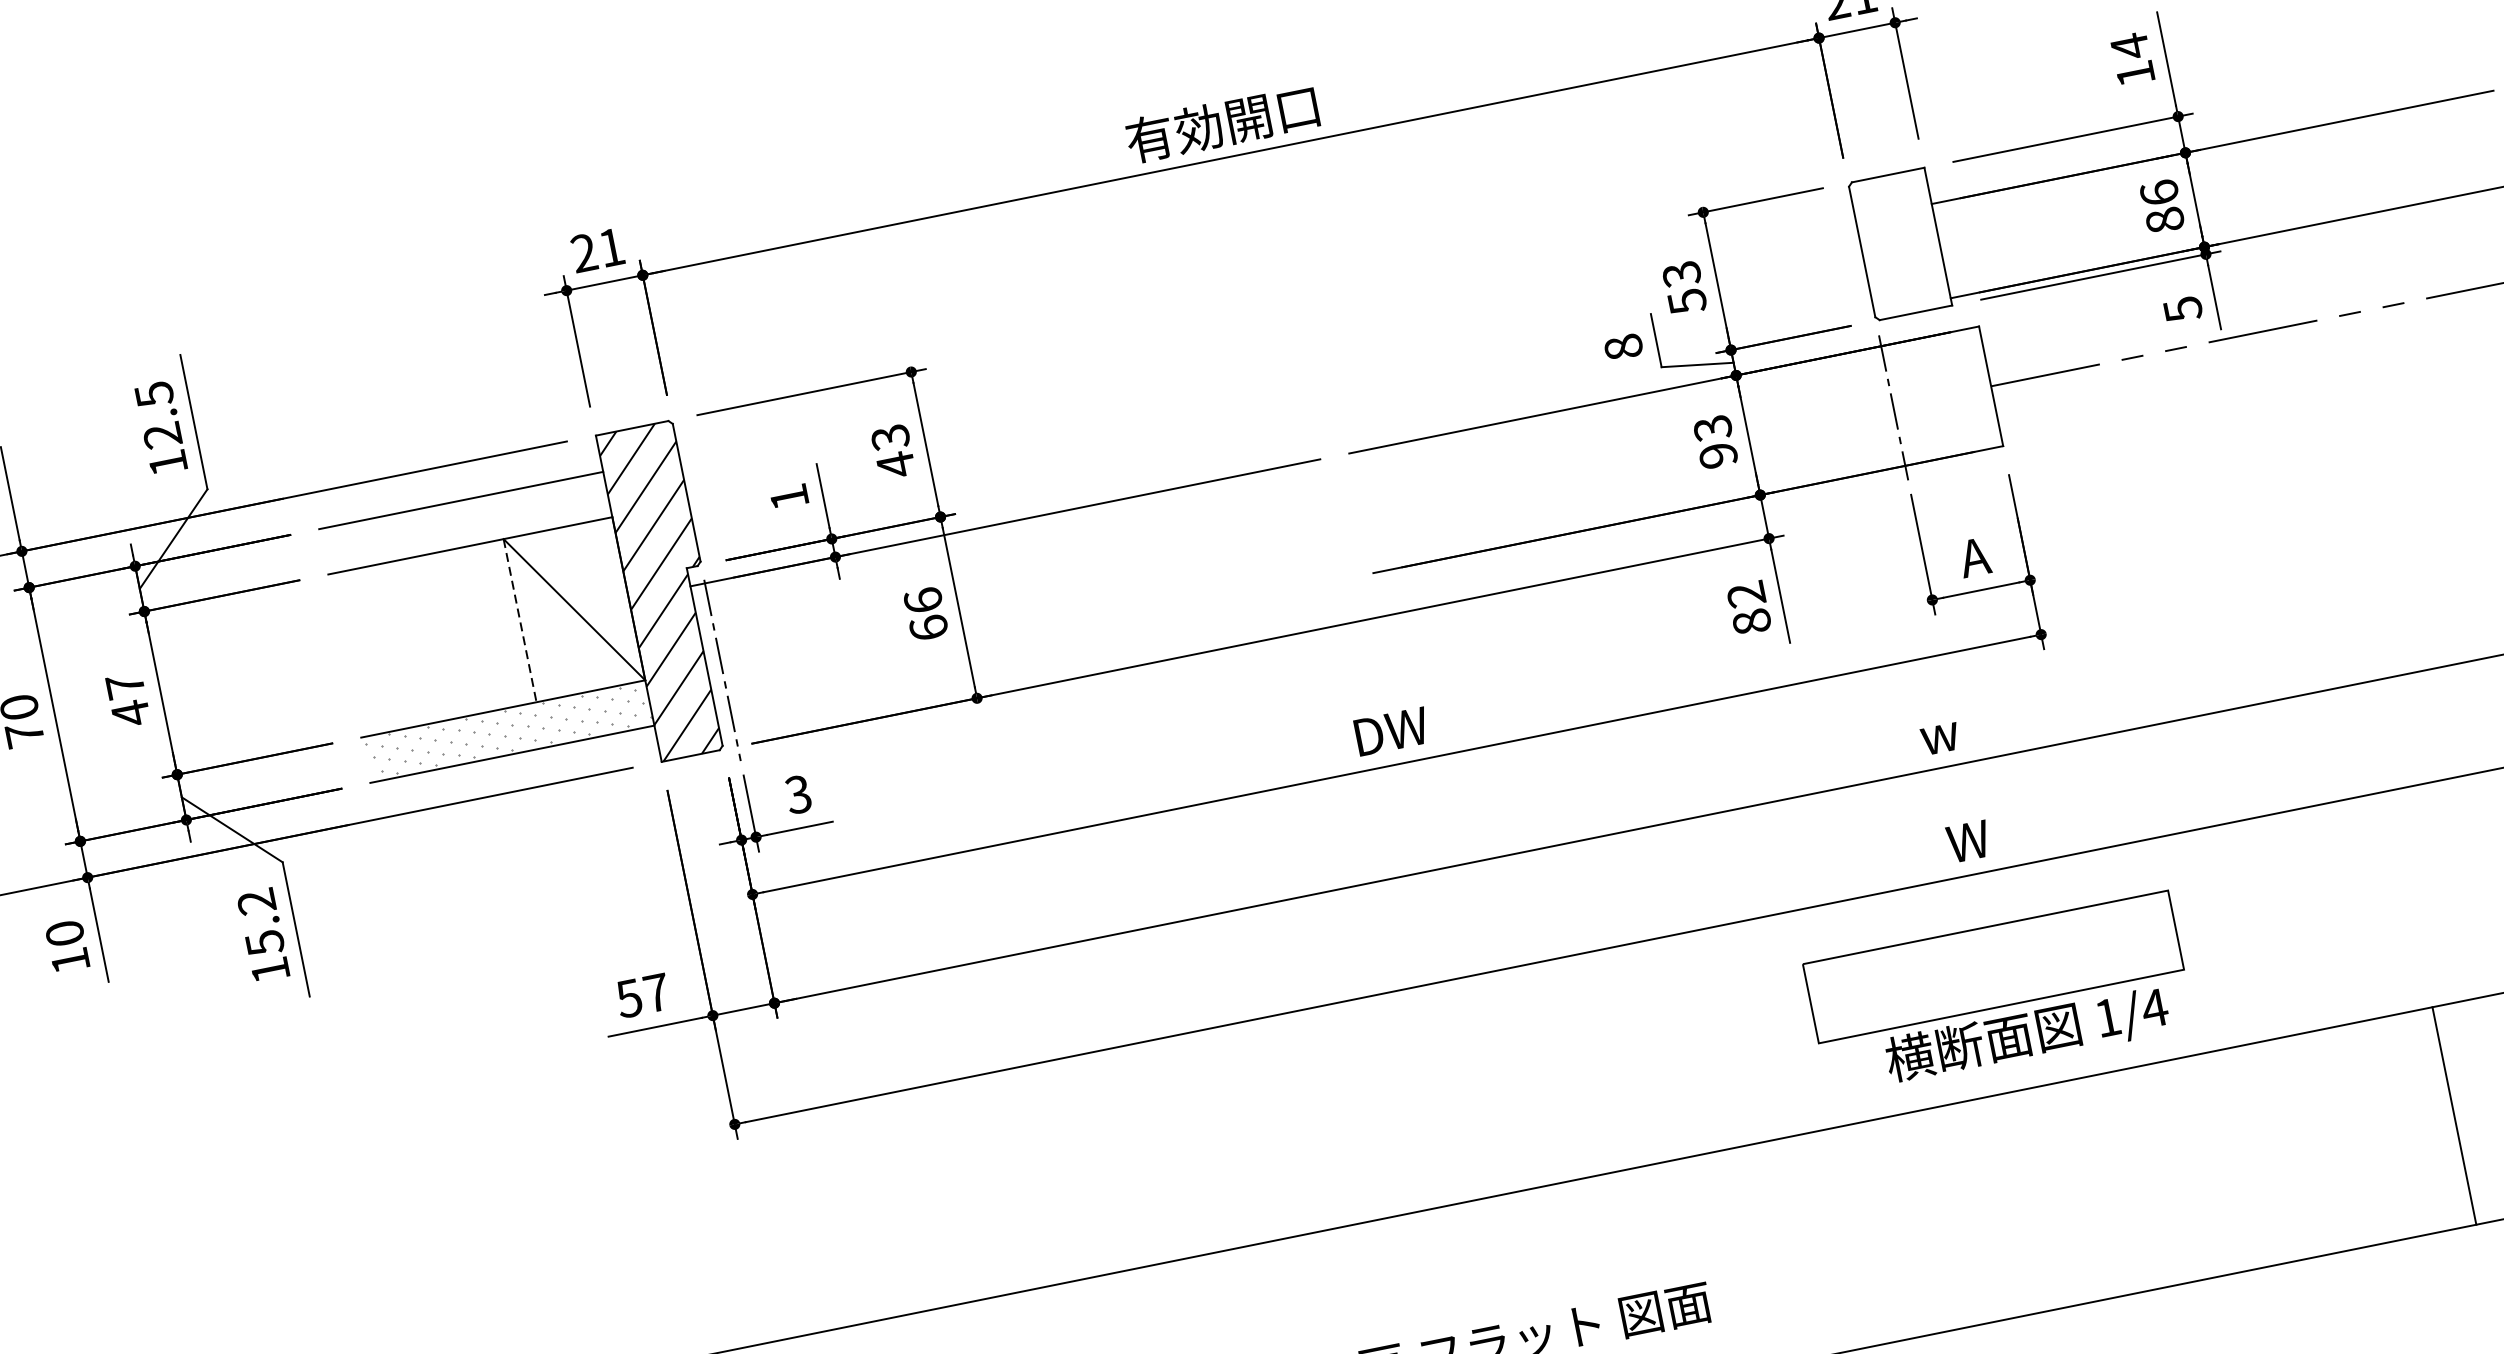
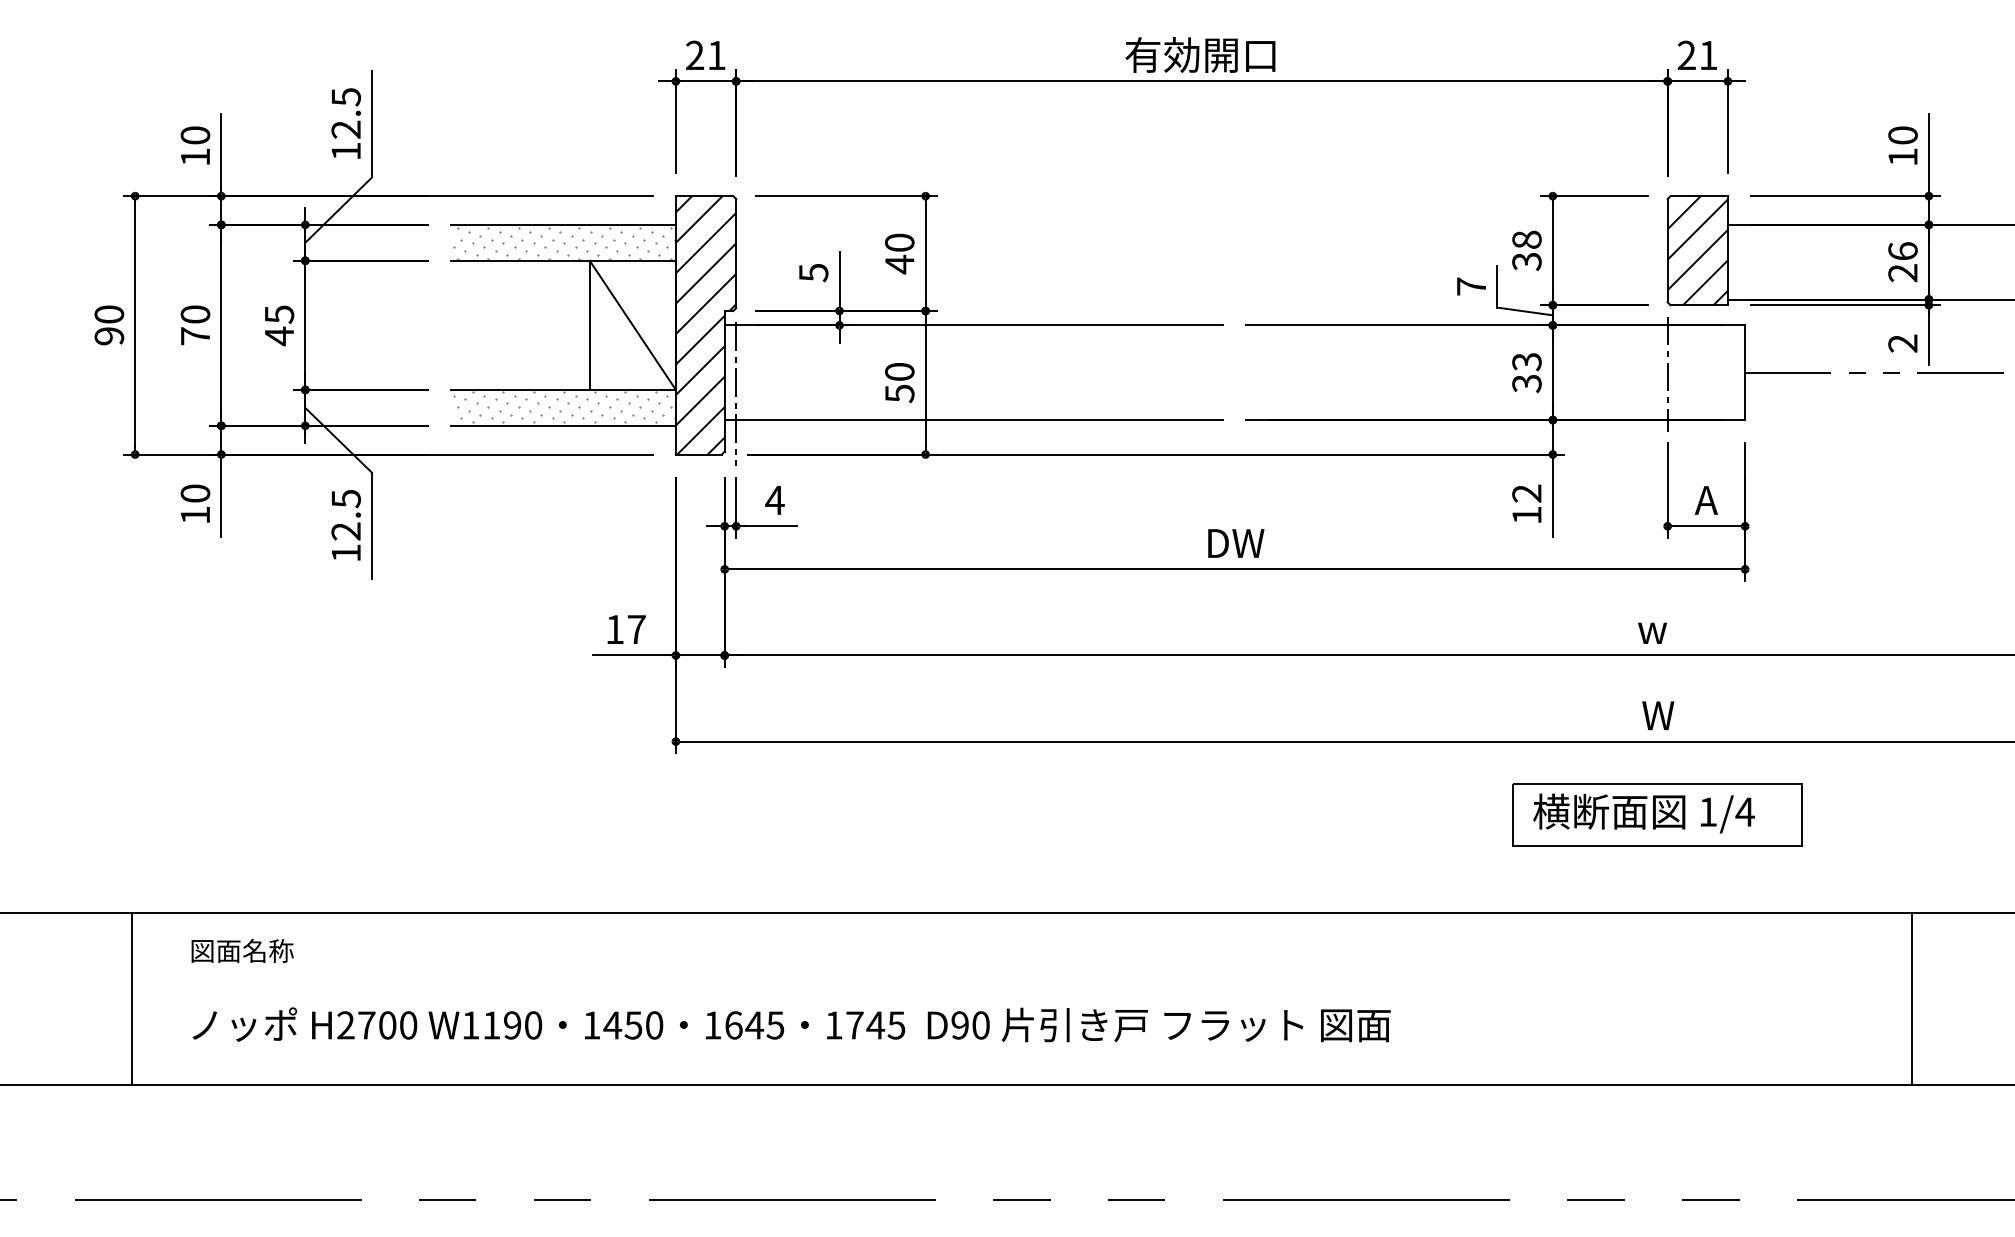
text: (2129, 46) -> (1902, 135), 14 -> 10
text: (2164, 220) -> (1902, 273), 86 -> 26
hatch: (1899, 244) -> (1697, 250), added
text: (1683, 287) -> (1526, 250), 53 -> 38
text: (2182, 309) -> (1902, 343), 5 -> 2
text: (1623, 347) -> (1471, 286), 8 -> 7
text: (890, 437) -> (899, 242), 43 -> 40
text: (1717, 455) -> (1526, 383), 93 -> 33
text: (789, 498) -> (813, 273), 1 -> 5
hatch: (466, 524) -> (563, 243), added
text: (925, 613) -> (899, 382), 66 -> 50
line: (519, 620) -> (589, 325), dashed -> solid
text: (1751, 622) -> (1526, 515), 82 -> 12
line: (1028, 643) -> (973, 420), added
text: (125, 685) -> (279, 314), 47 -> 45
text: (797, 794) -> (774, 500), 3 -> 4
text: (259, 921) -> (345, 514), 15.2 -> 12.5
text: (628, 998) -> (614, 629), 57 -> 17
text: (2026, 1035) -> (1643, 813), moved
line: (2453, 1115) -> (1911, 998), moved

